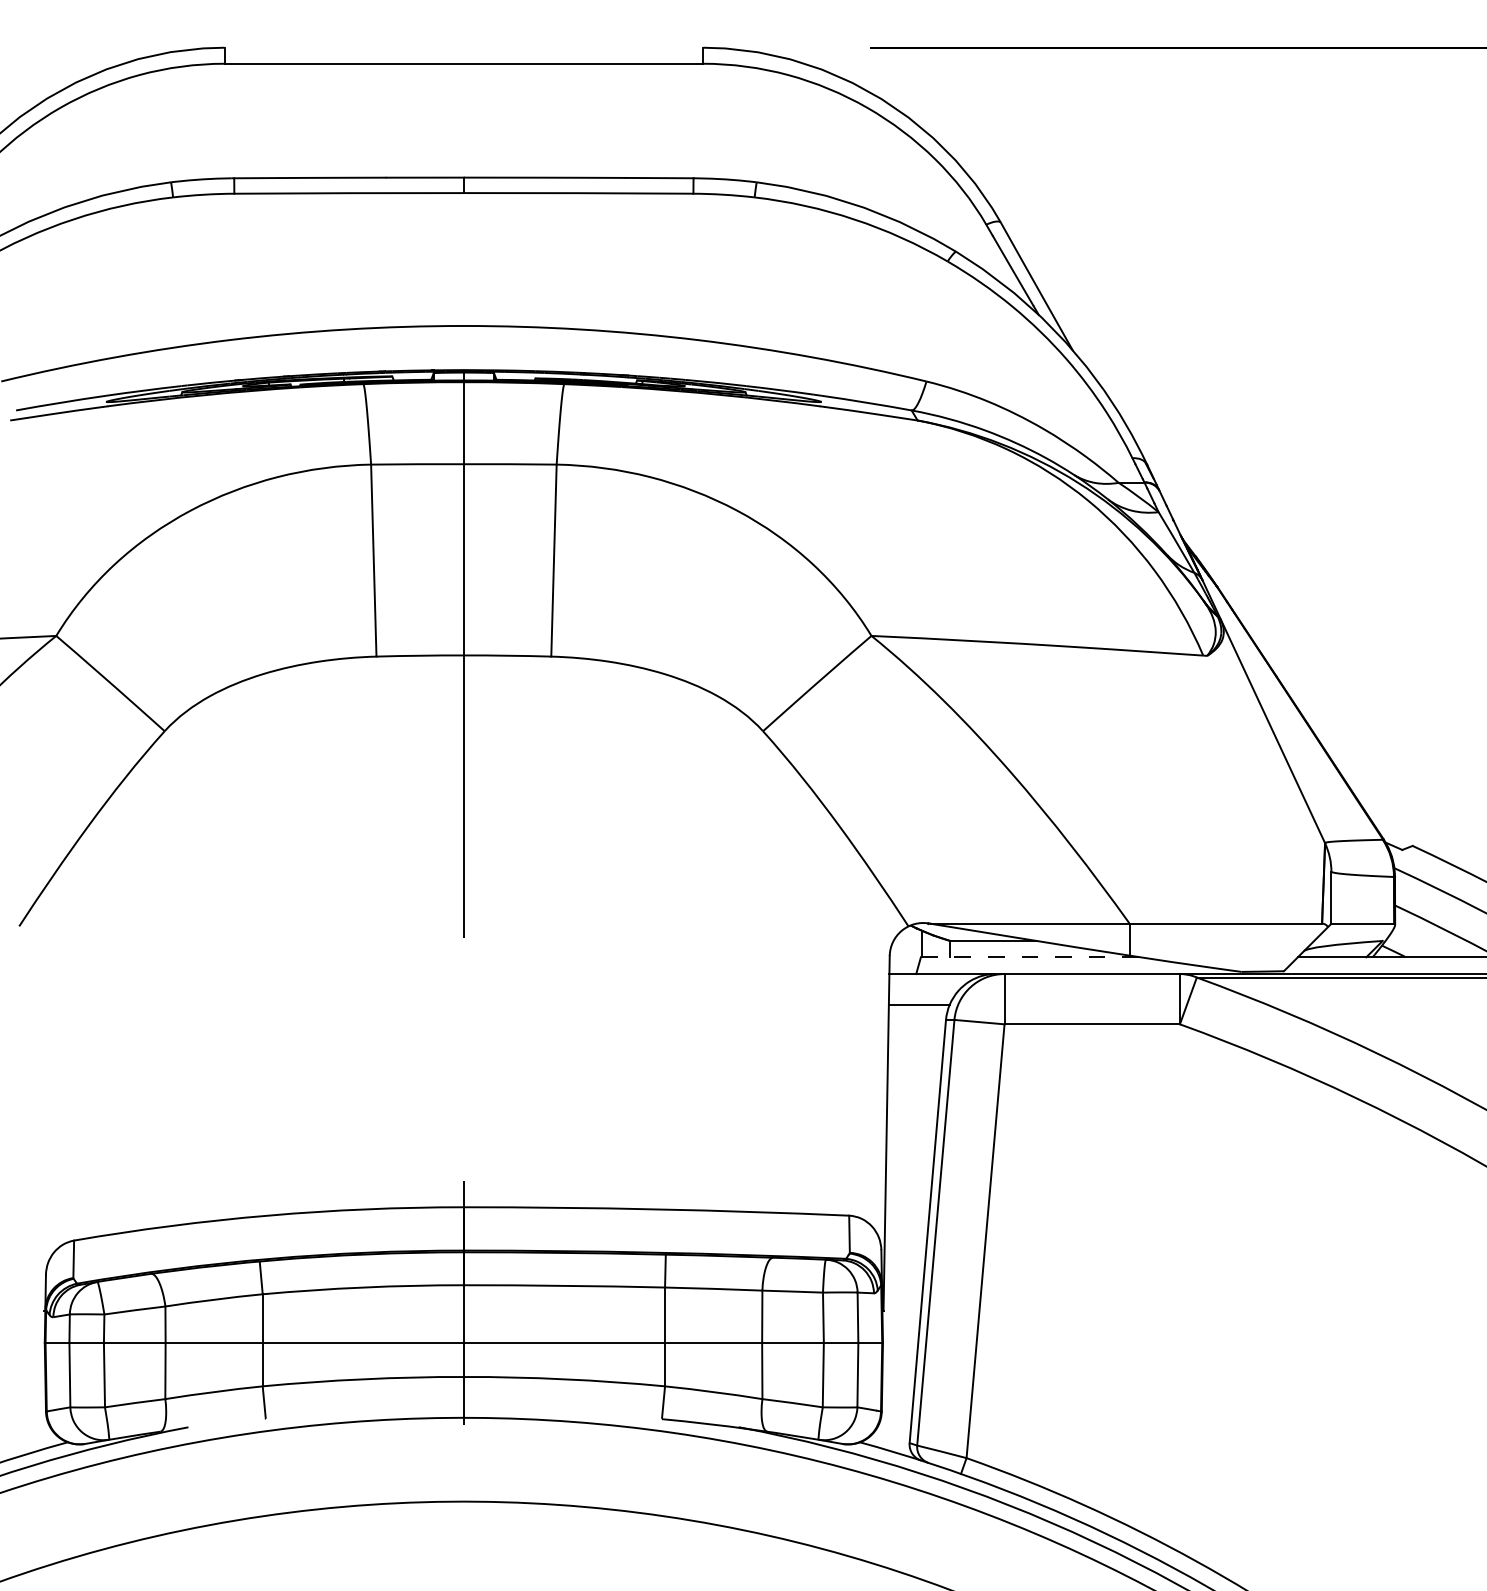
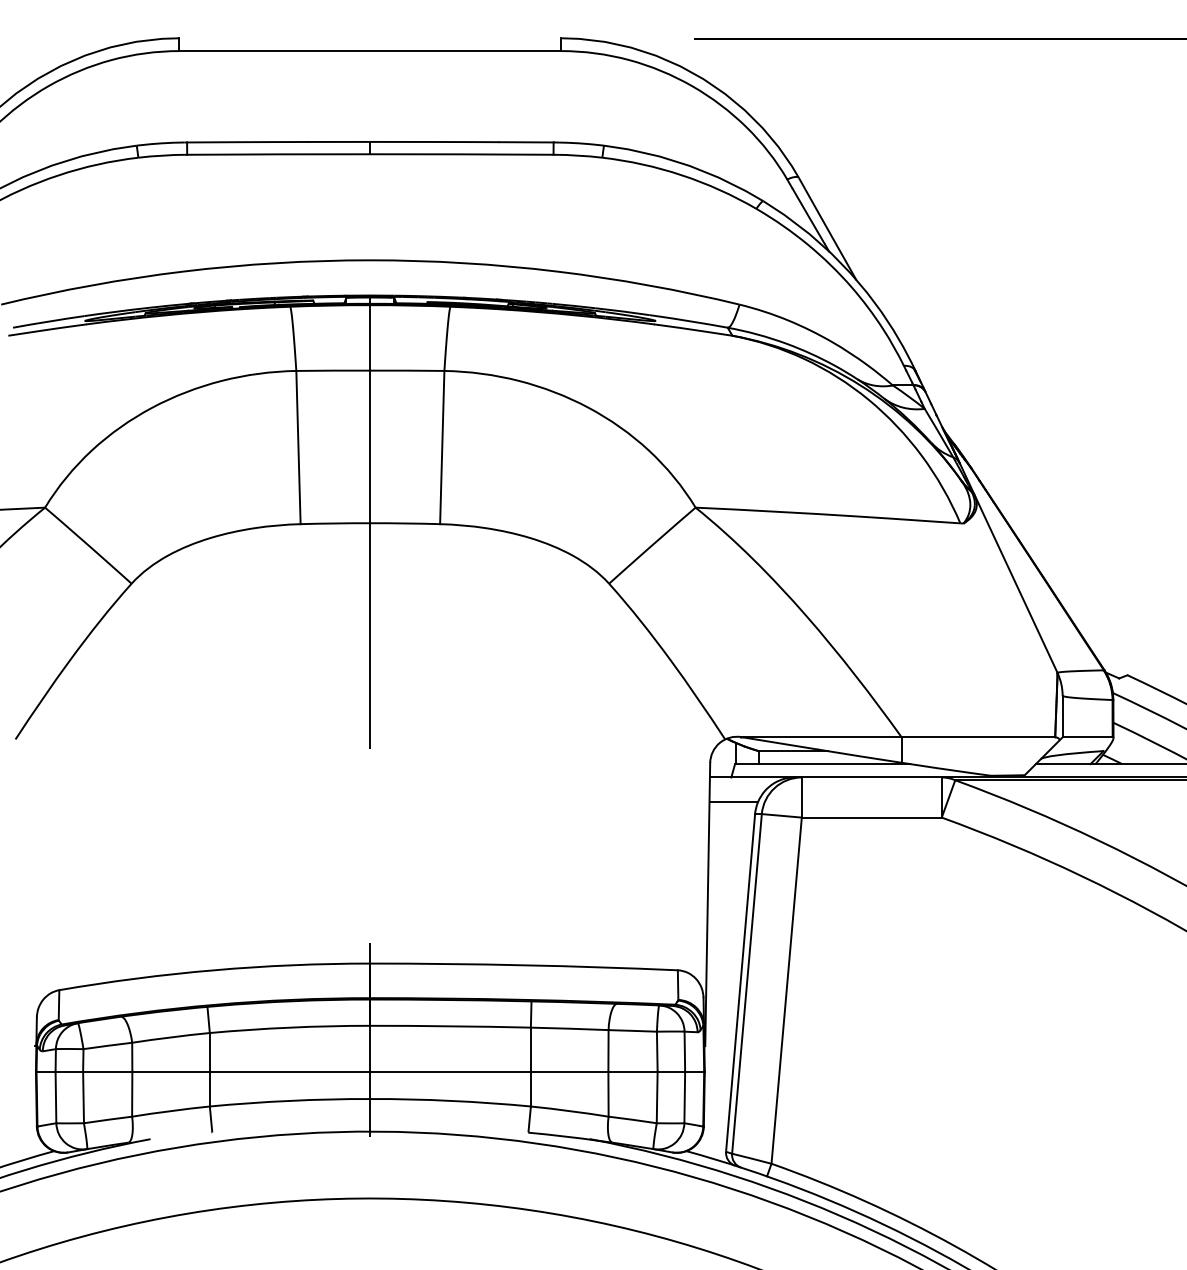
line: (1030, 957) -> (822, 764), dashed -> solid

